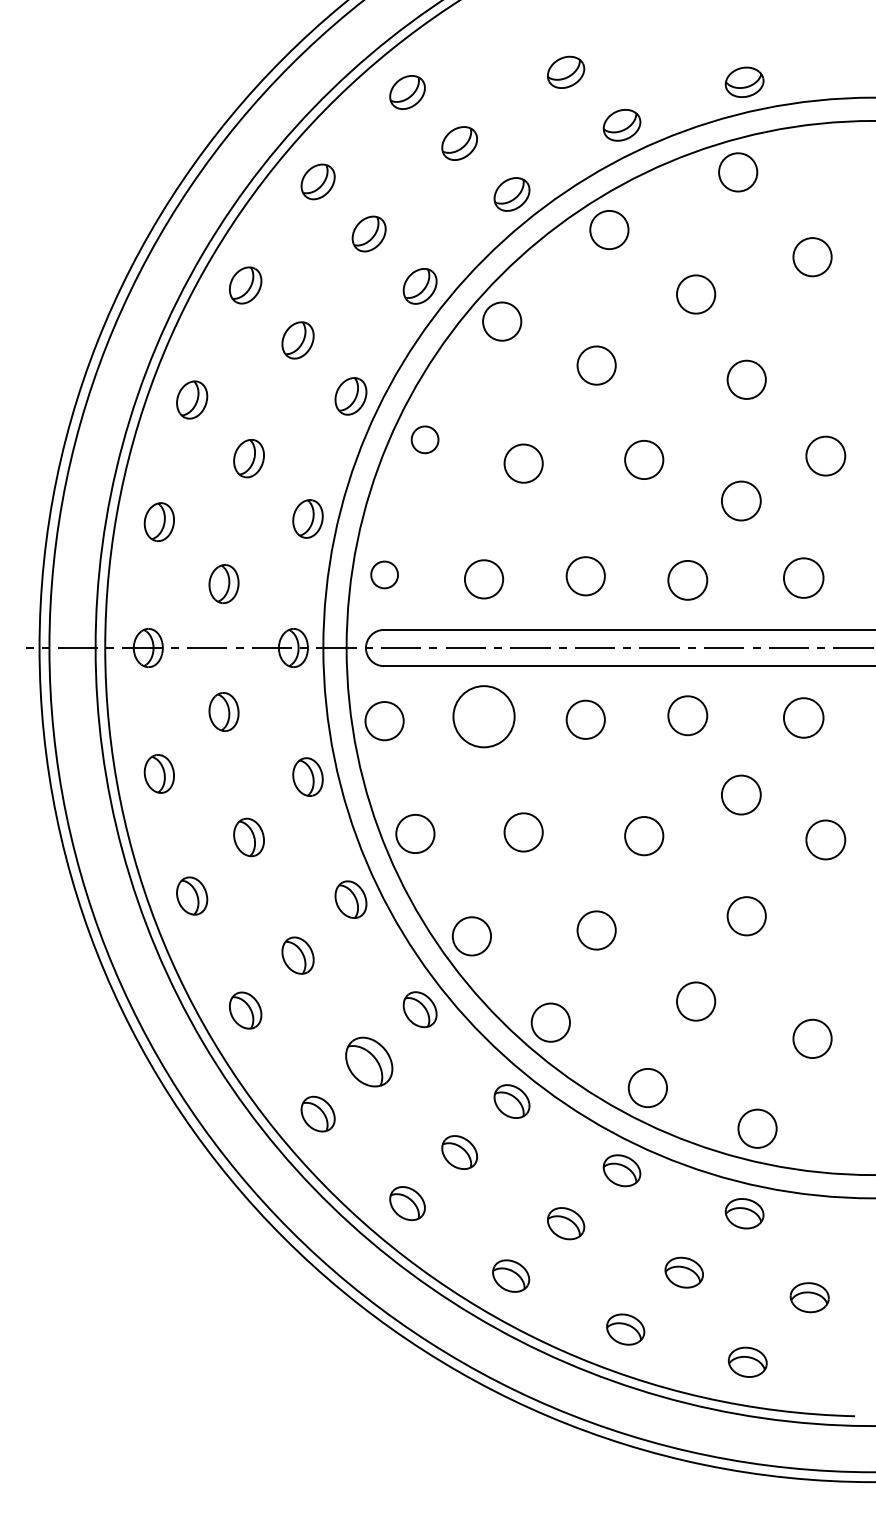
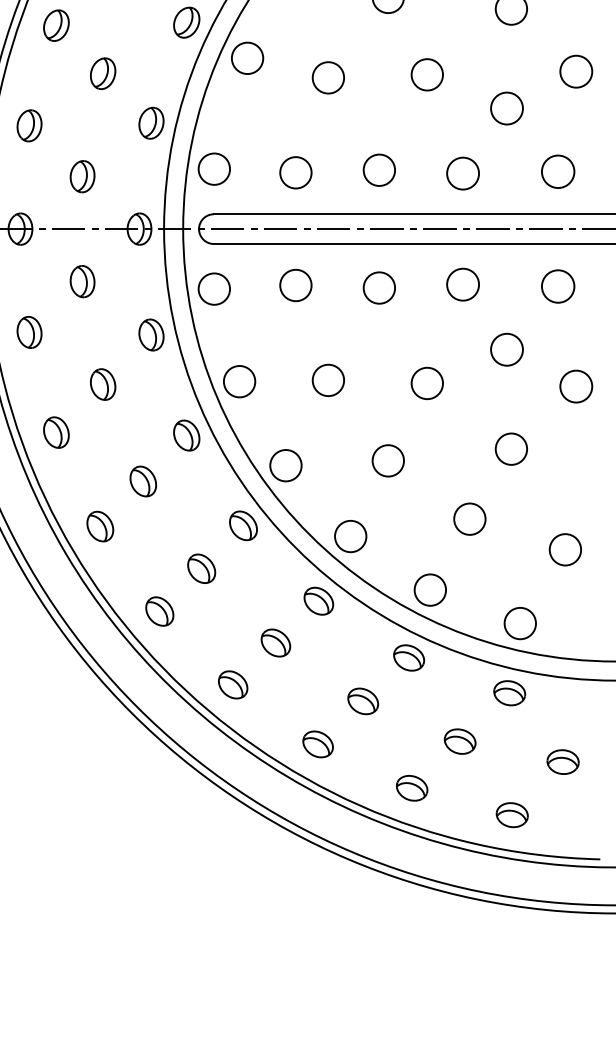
circle: (424, 439) -> (247, 58), size x1.43
circle: (384, 574) -> (214, 168), size x1.43
circle: (483, 716) -> (295, 285), size x0.62
part: (368, 1061) -> (201, 568), size x0.71

